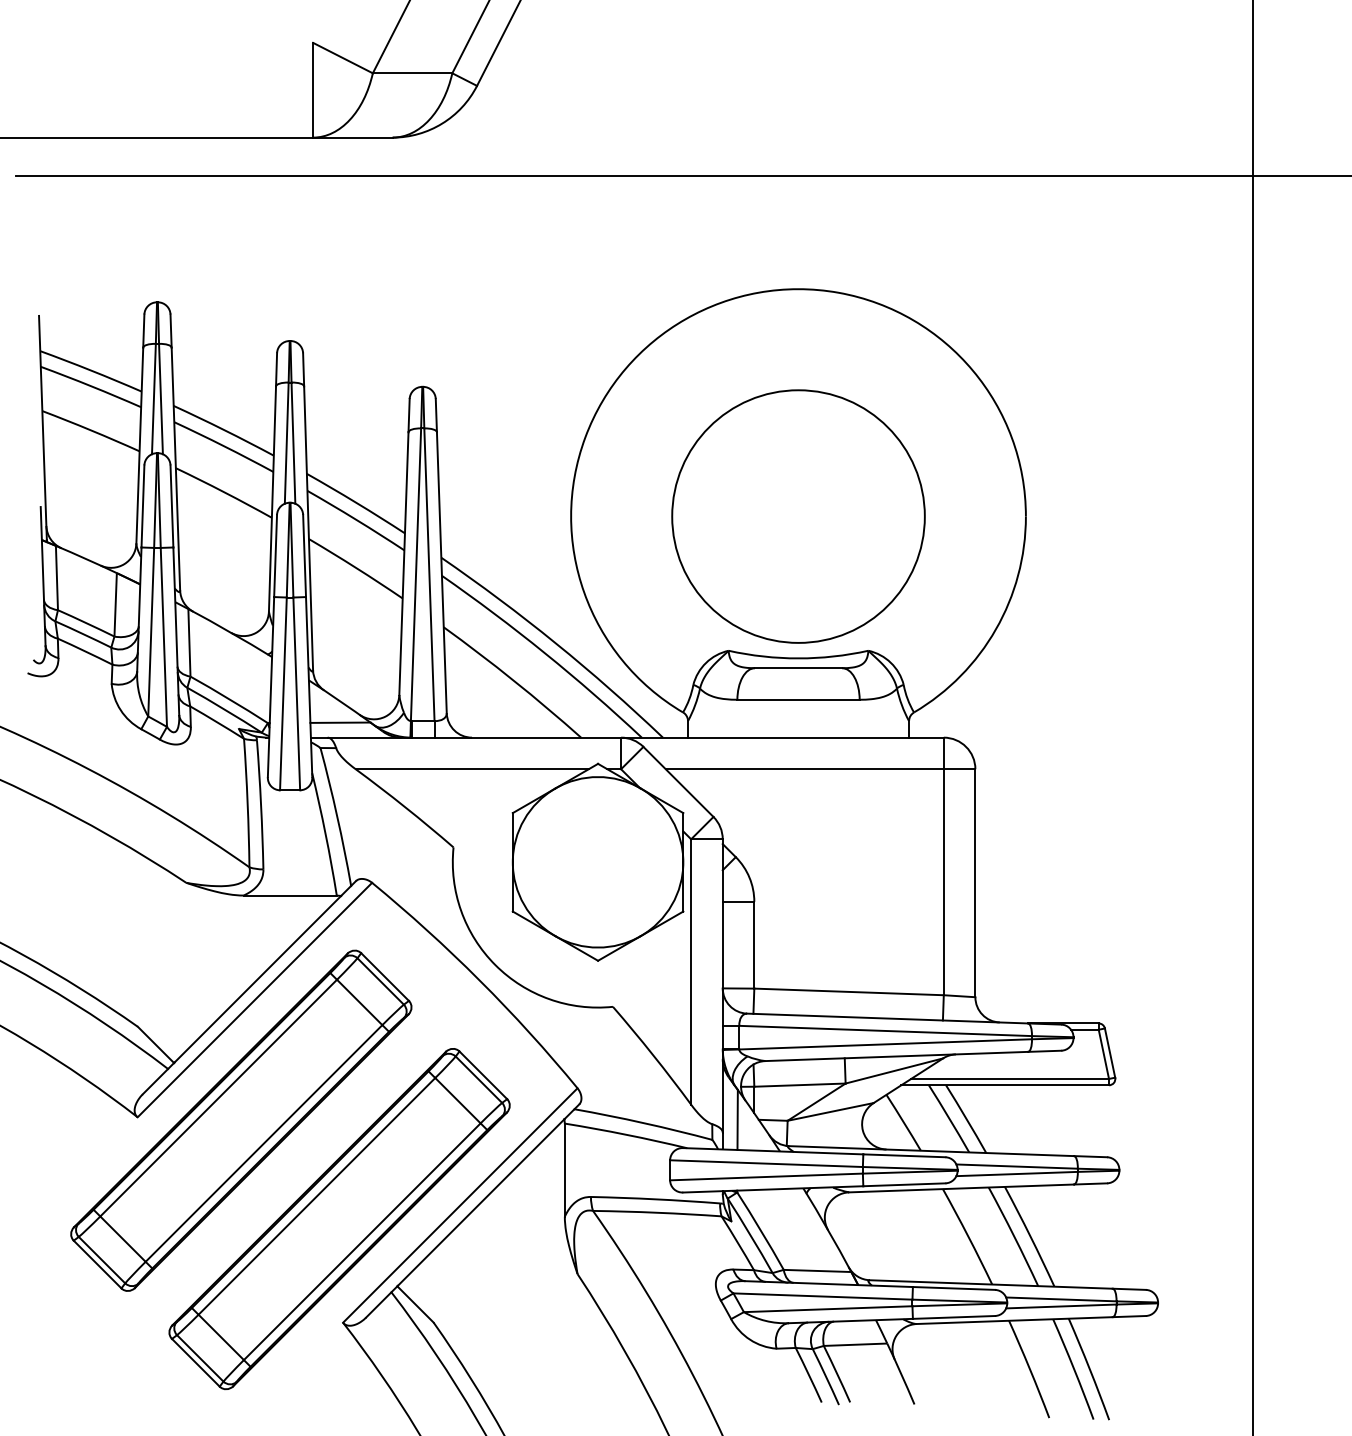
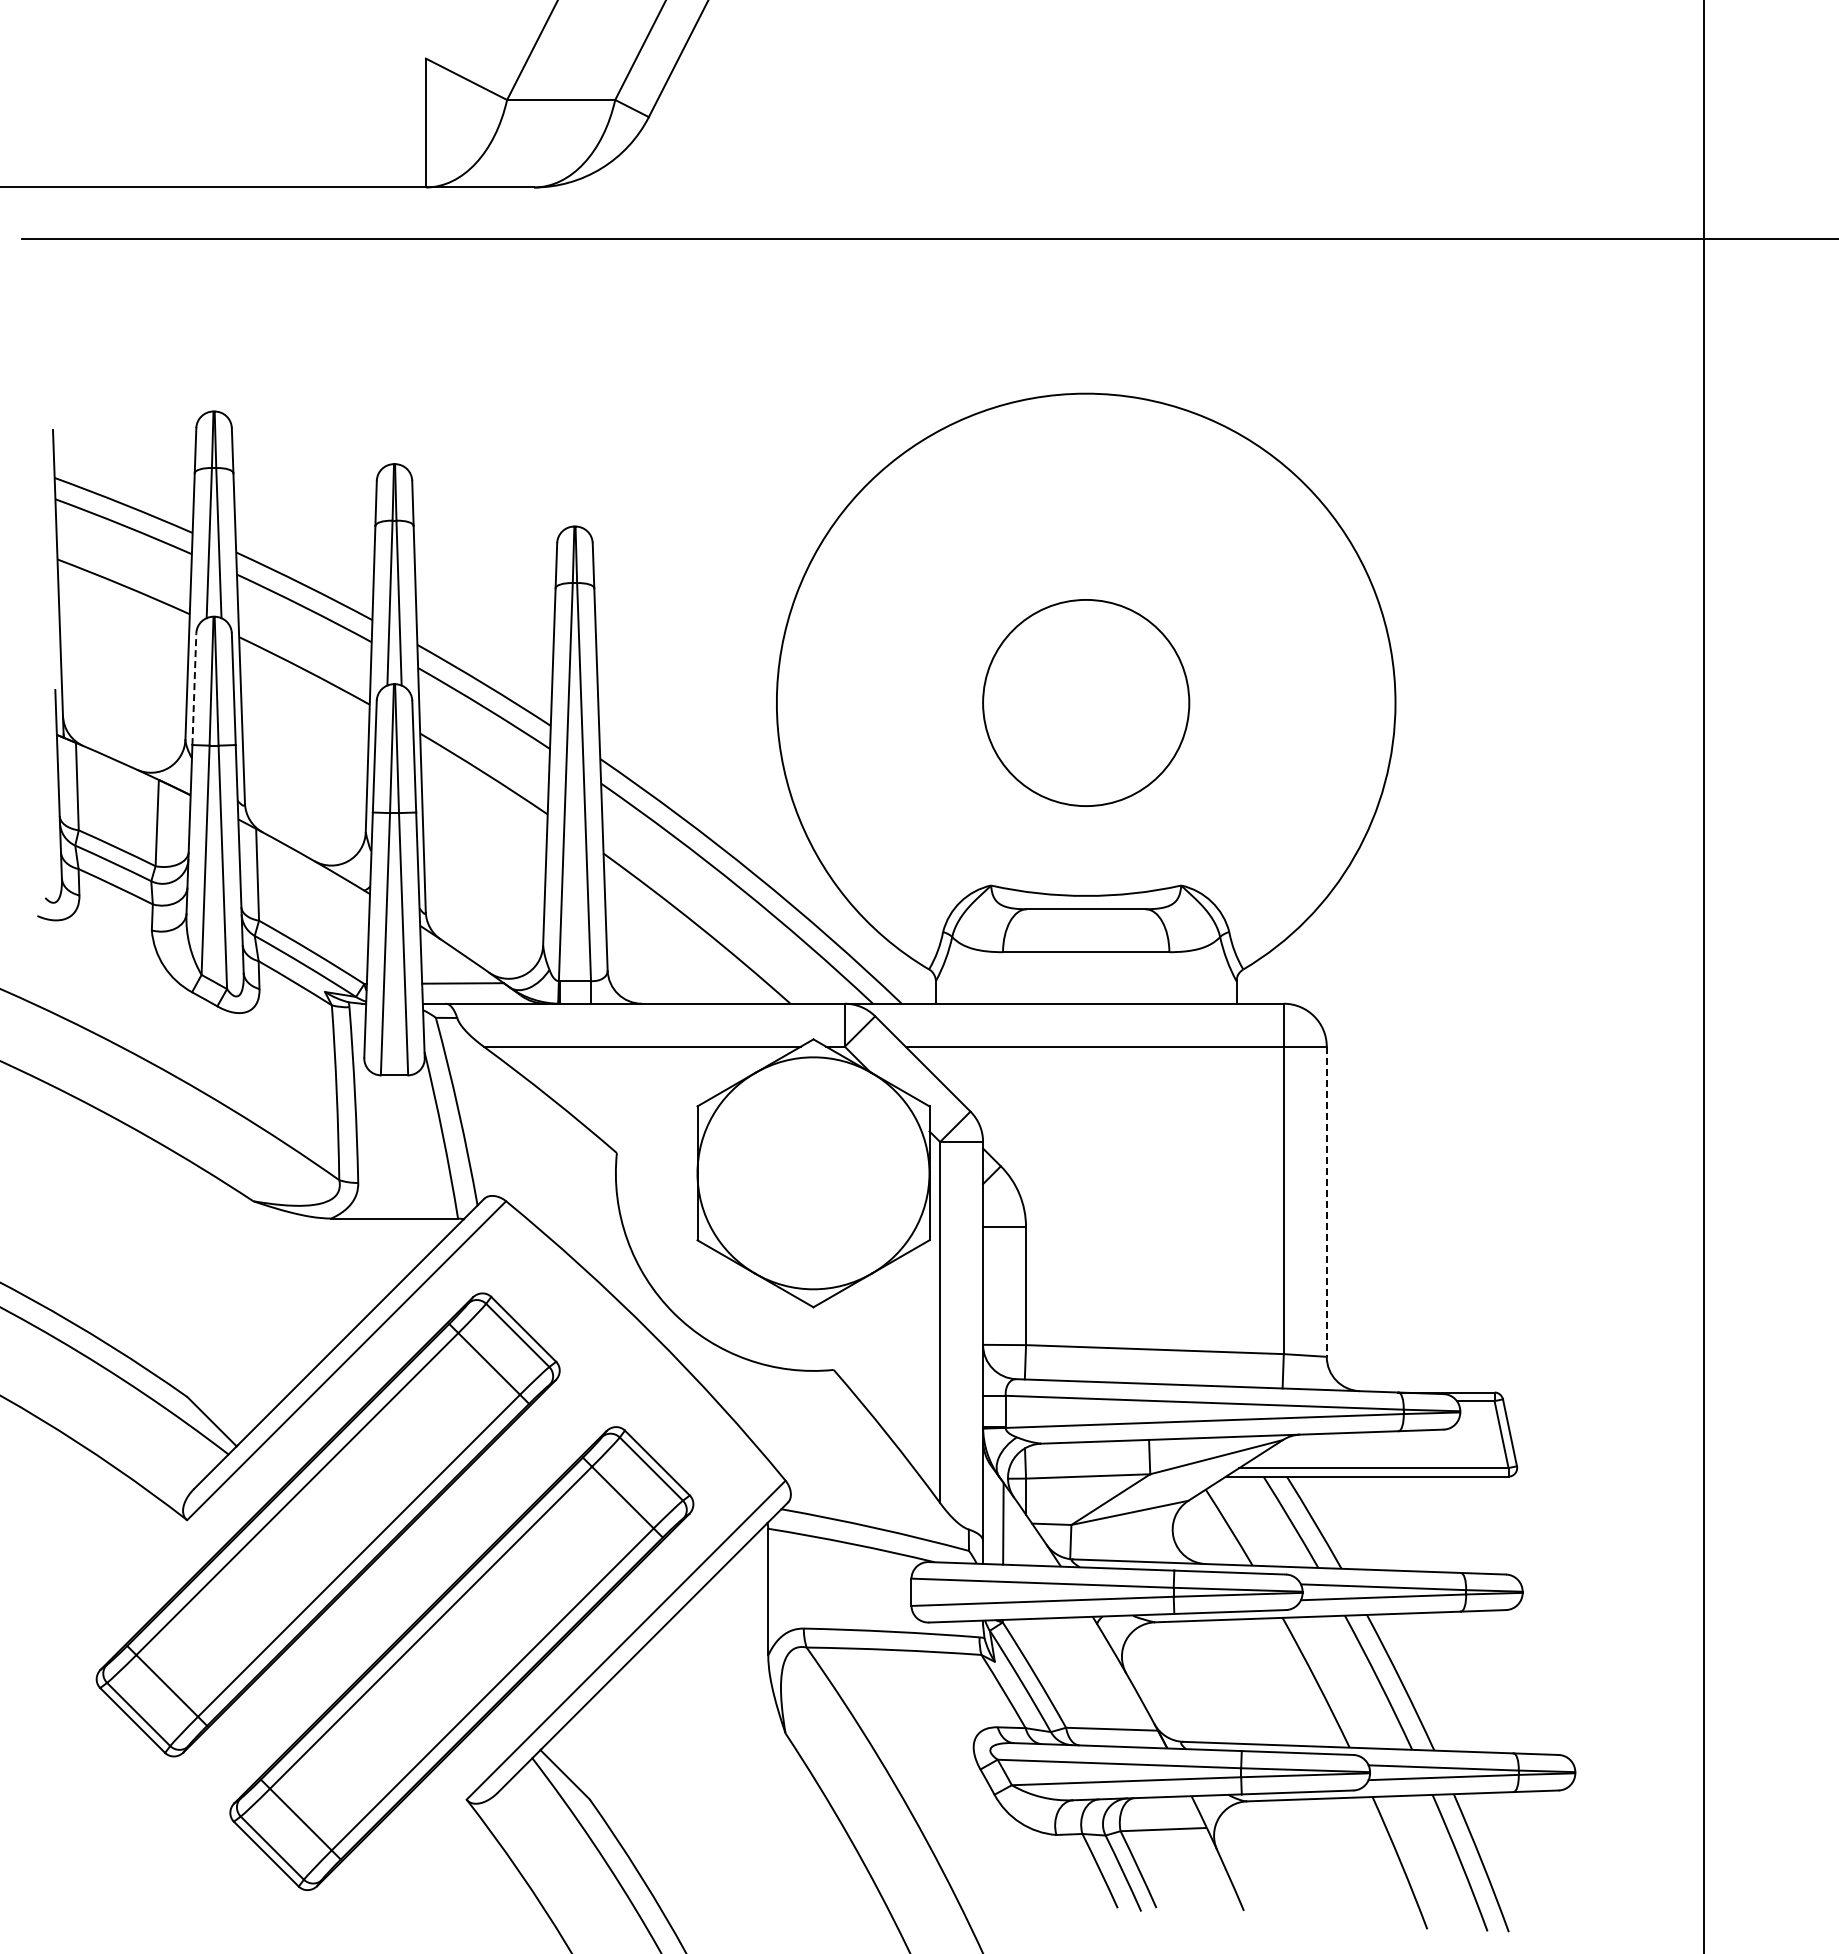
line: (143, 506) -> (194, 689), solid -> dashed
circle: (798, 516) -> (1086, 702), size x0.6
line: (975, 883) -> (1326, 1202), solid -> dashed

